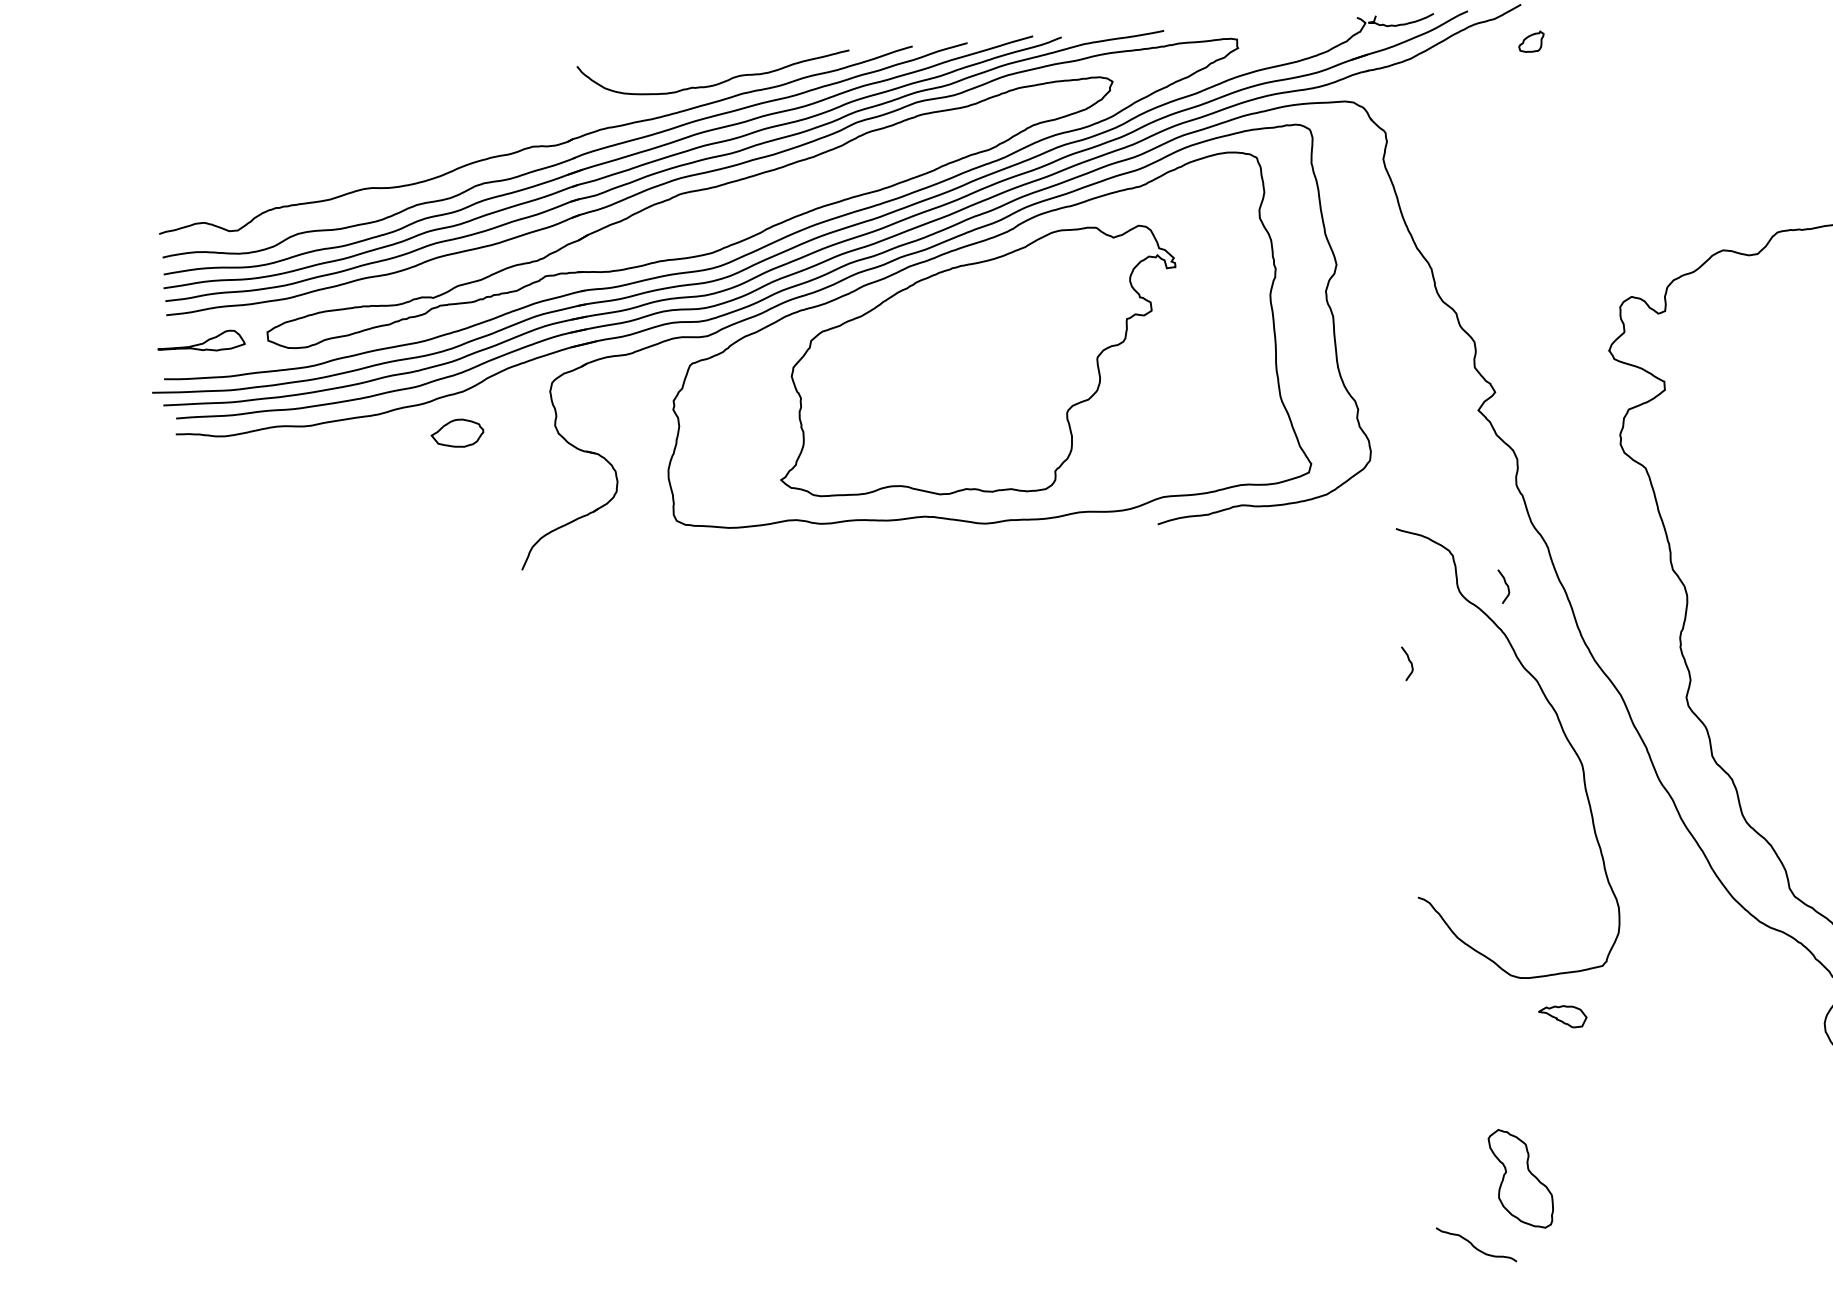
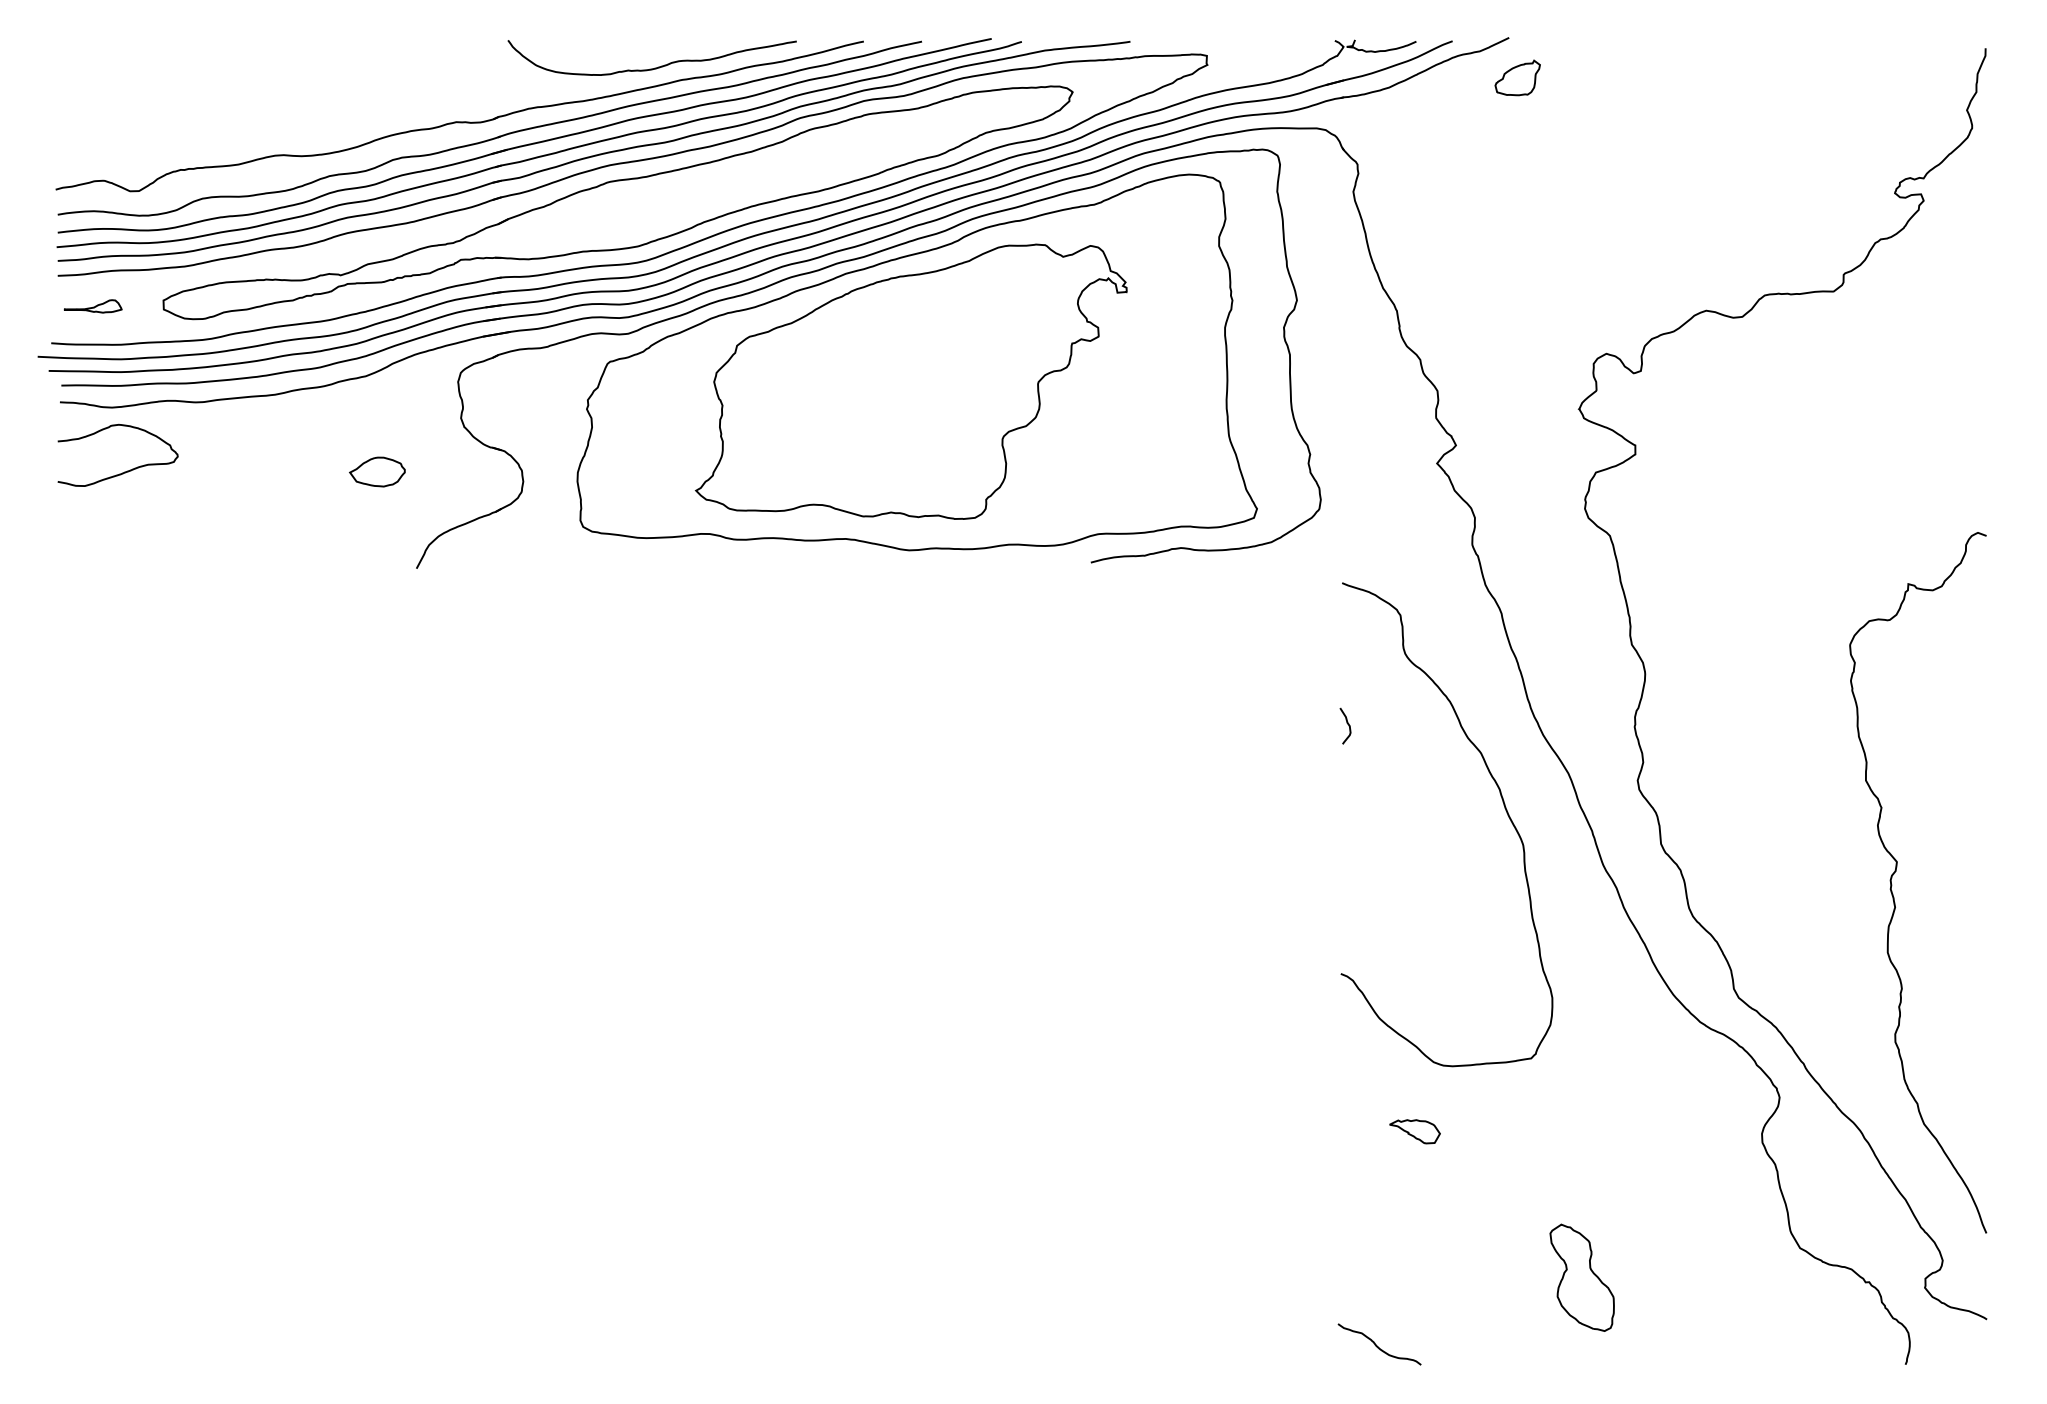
part: (1531, 41) -> (1517, 77), size x1.67
part: (200, 342) -> (92, 306), size x0.62
part: (457, 432) -> (377, 471), moved
curve: (240, 495) -> (124, 471), added
curve: (1504, 583) -> (1453, 648), removed
part: (1562, 1016) -> (1414, 1131), moved
part: (1520, 1178) -> (1581, 1277), moved

